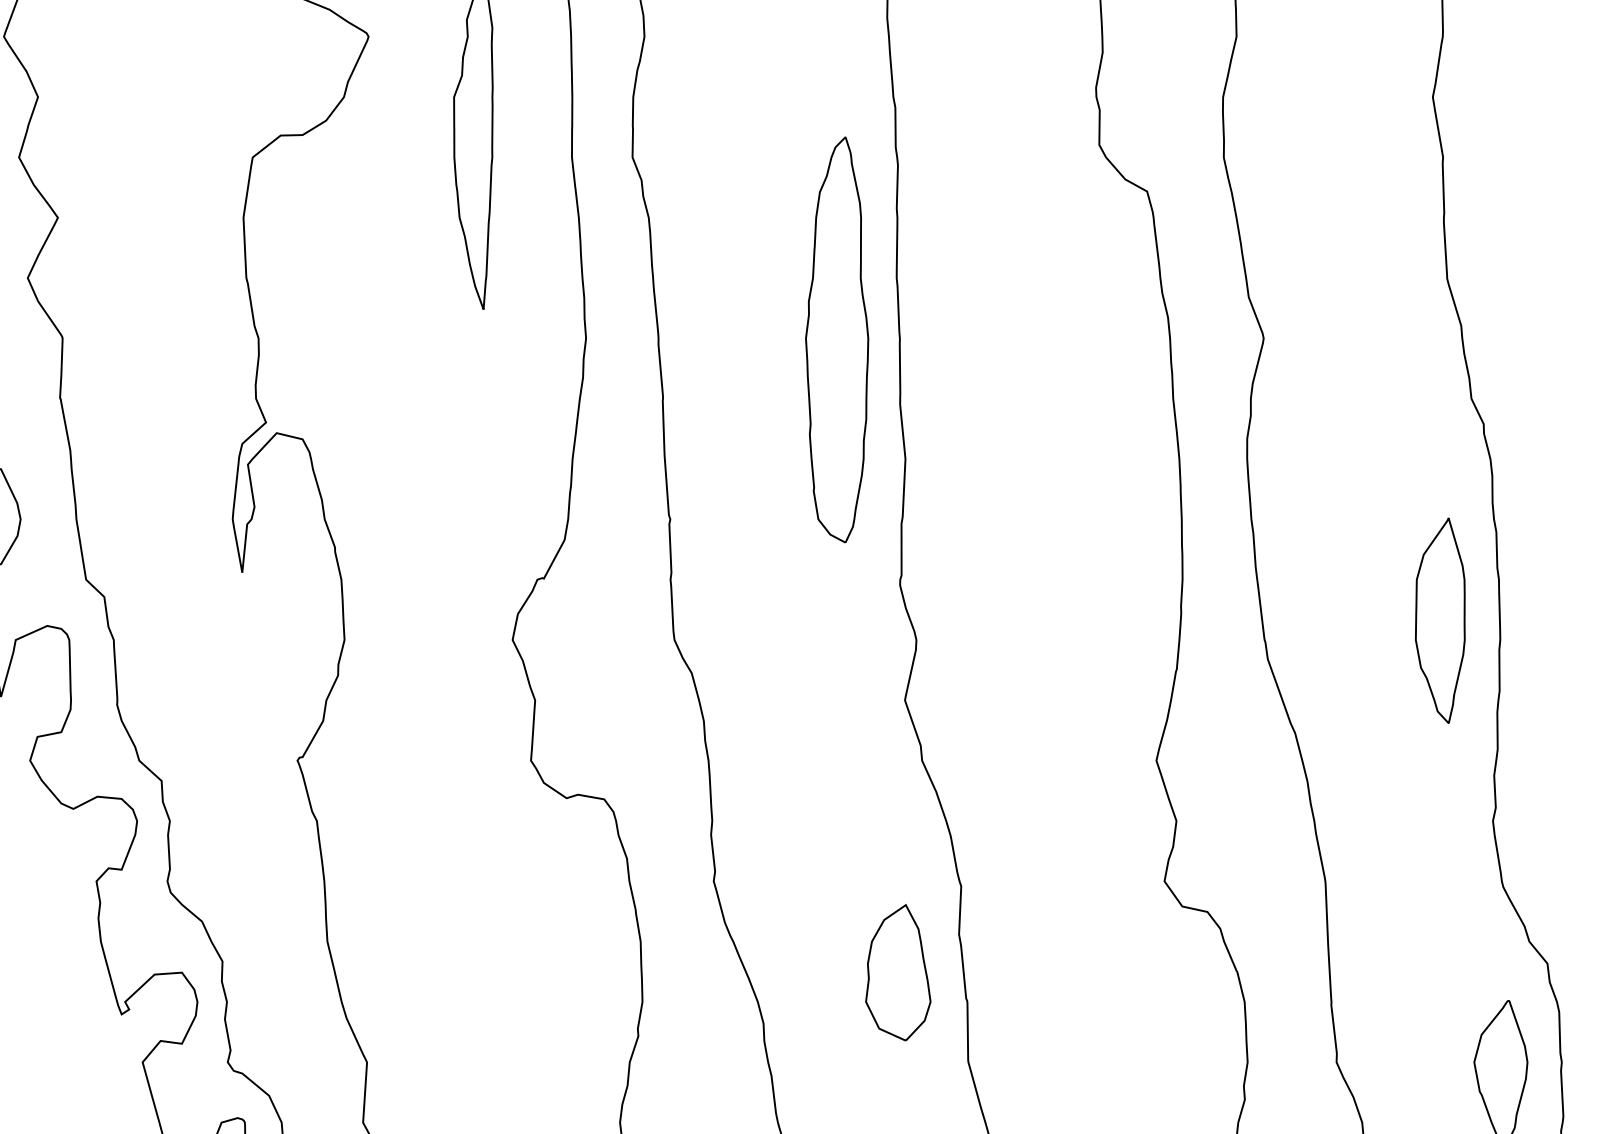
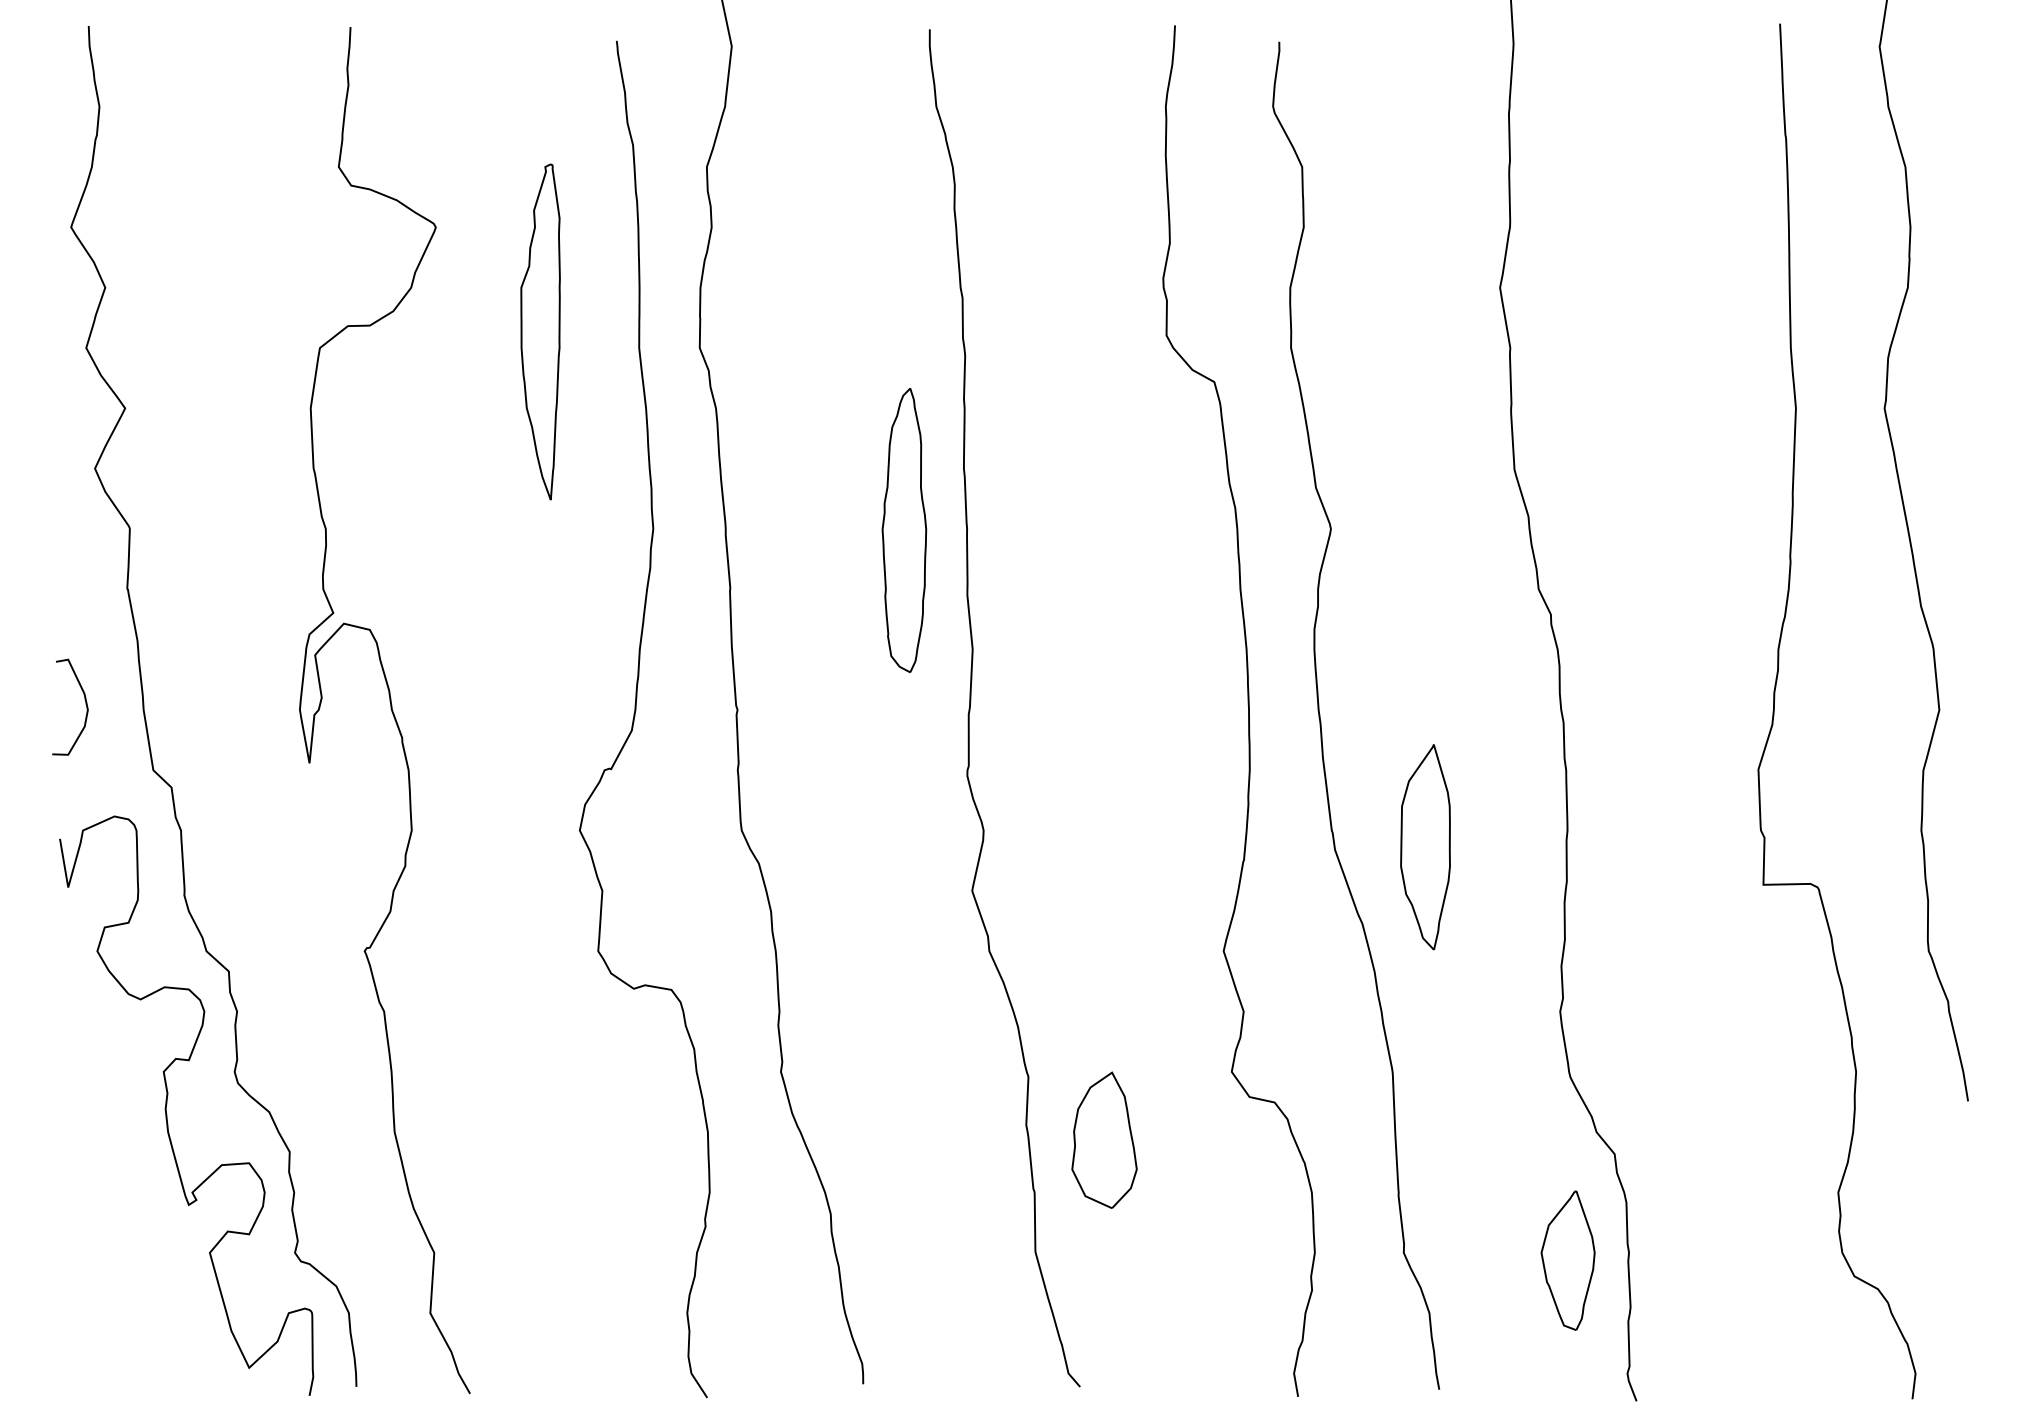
part: (837, 339) -> (904, 530), size x0.7
part: (1440, 620) -> (1425, 847), moved
part: (898, 971) -> (1104, 1139), moved

